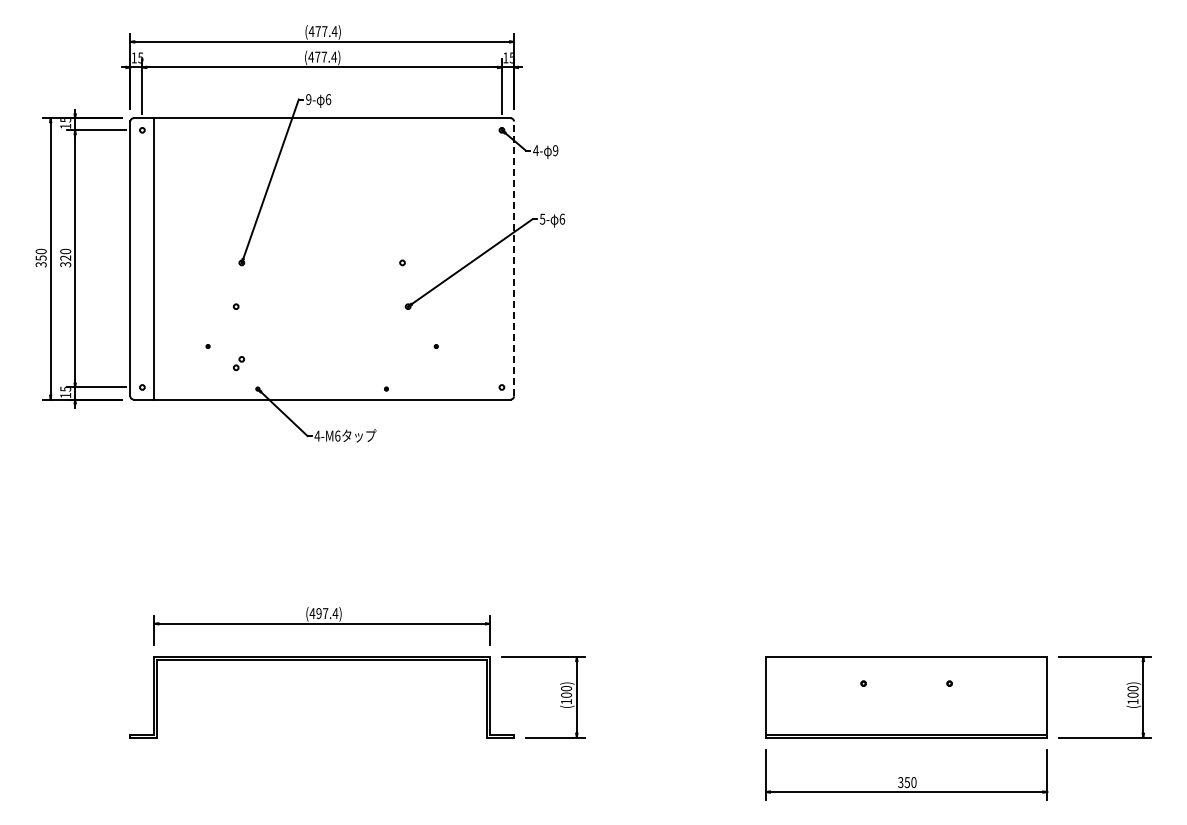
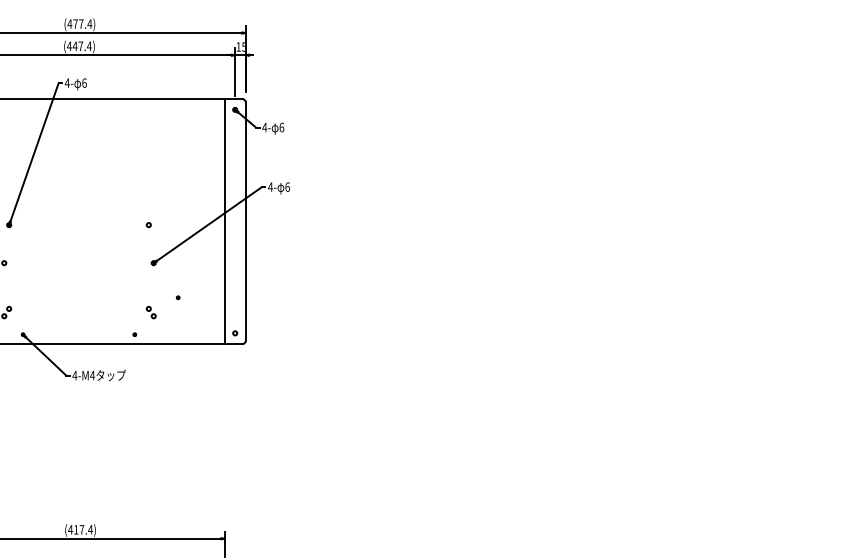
text: (317, 56) -> (74, 45), (477.4) -> (447.4)
text: (308, 99) -> (67, 83), 9- -> 4-
text: (555, 150) -> (281, 127), 9 -> 6
text: (542, 218) -> (270, 186), 5- -> 4-
line: (489, 258) -> (224, 221), added
line: (514, 258) -> (246, 221), dashed -> solid
part: (405, 363) -> (151, 312), added
text: (337, 435) -> (92, 375), 4-M6 -> 4-M4
text: (318, 613) -> (75, 529), (497.4) -> (417.4)

